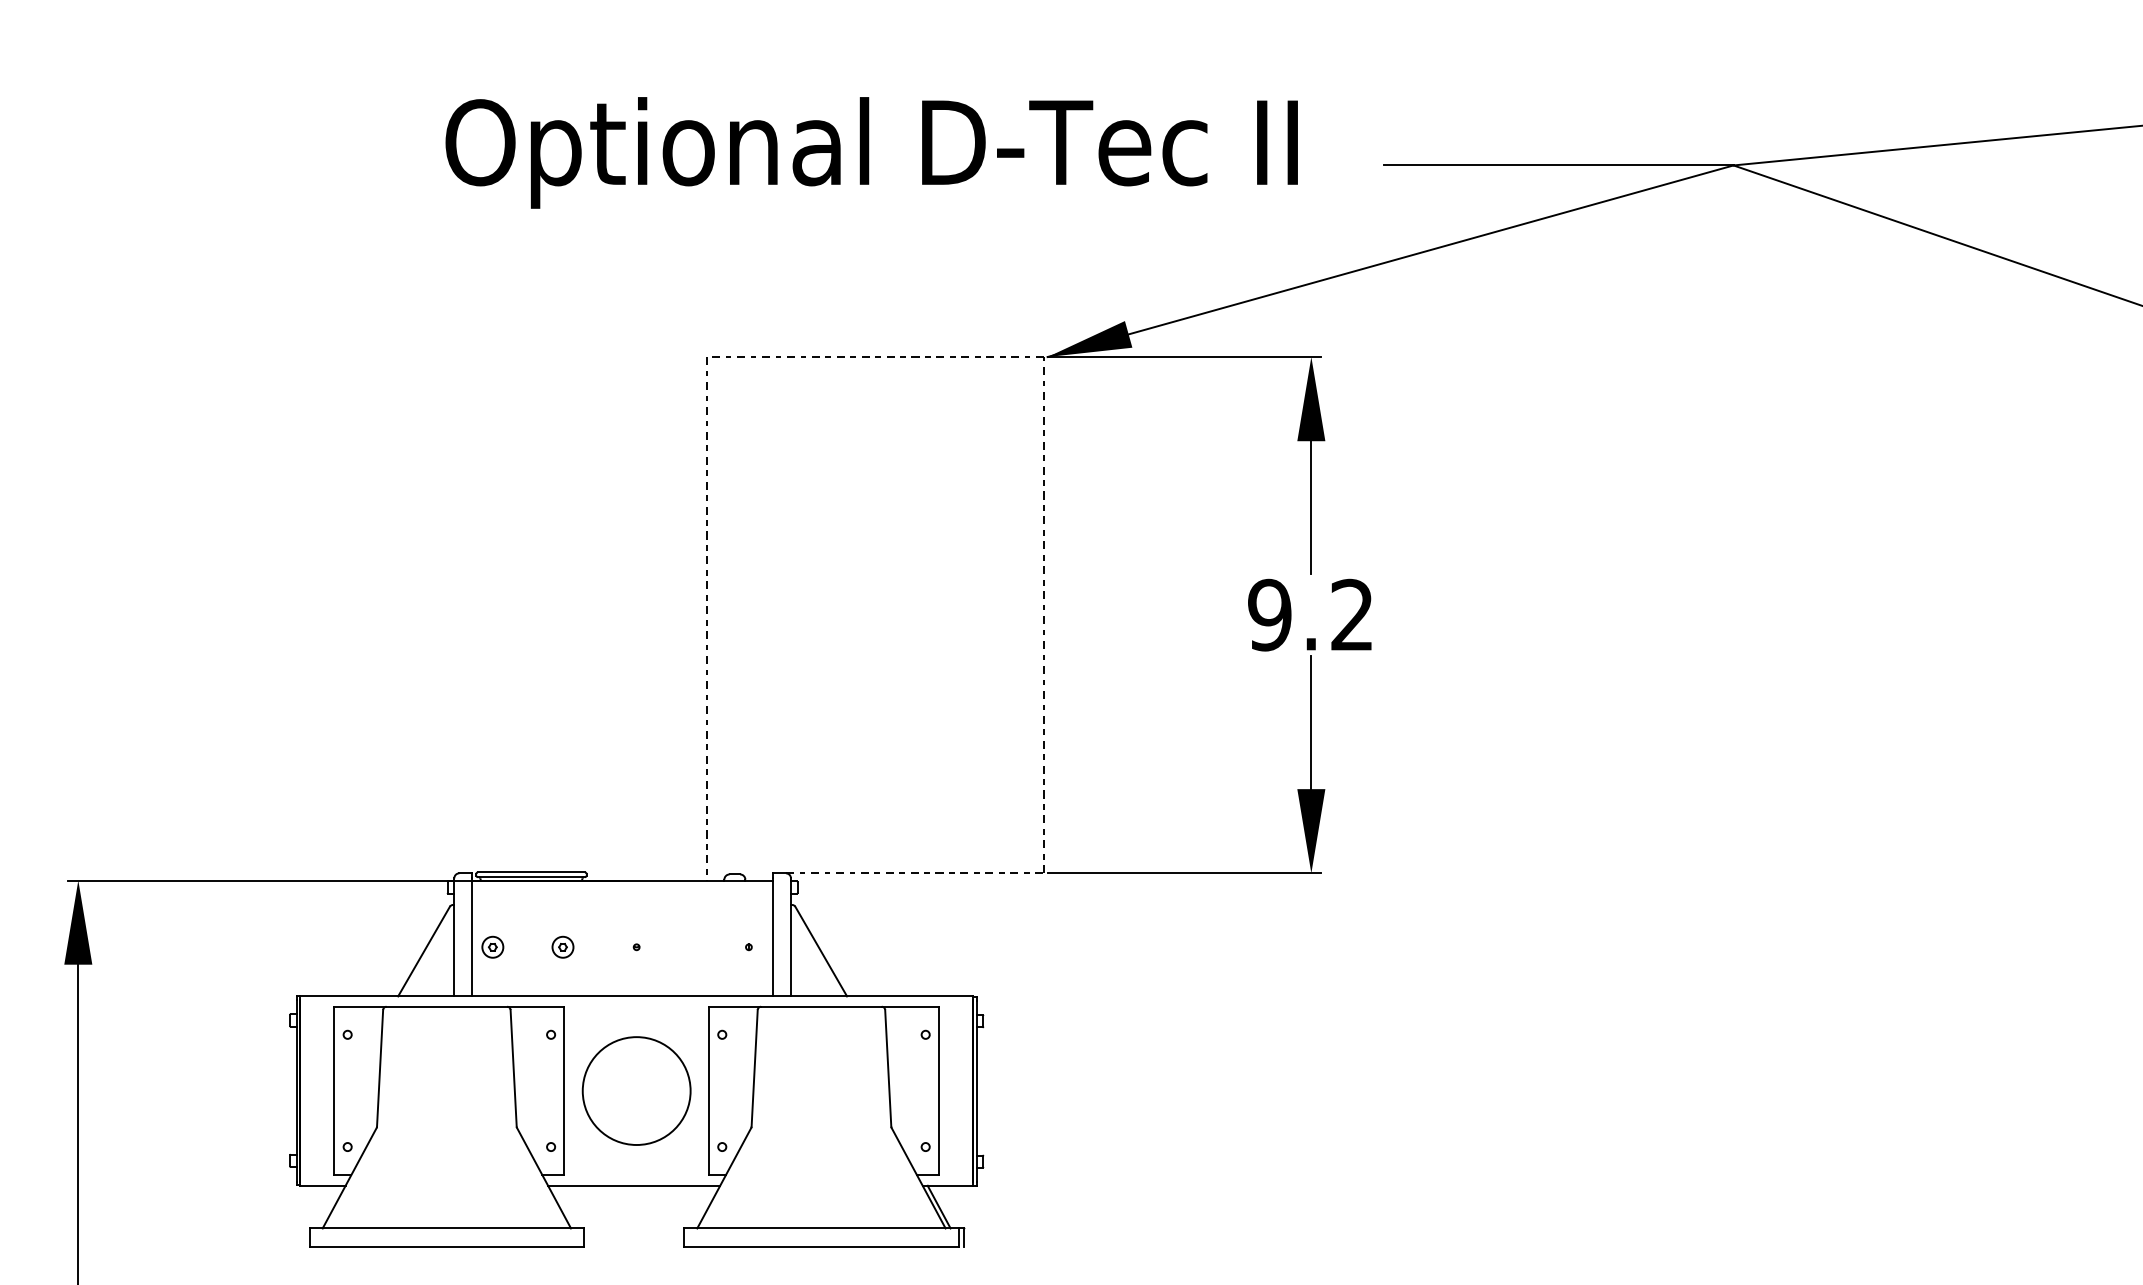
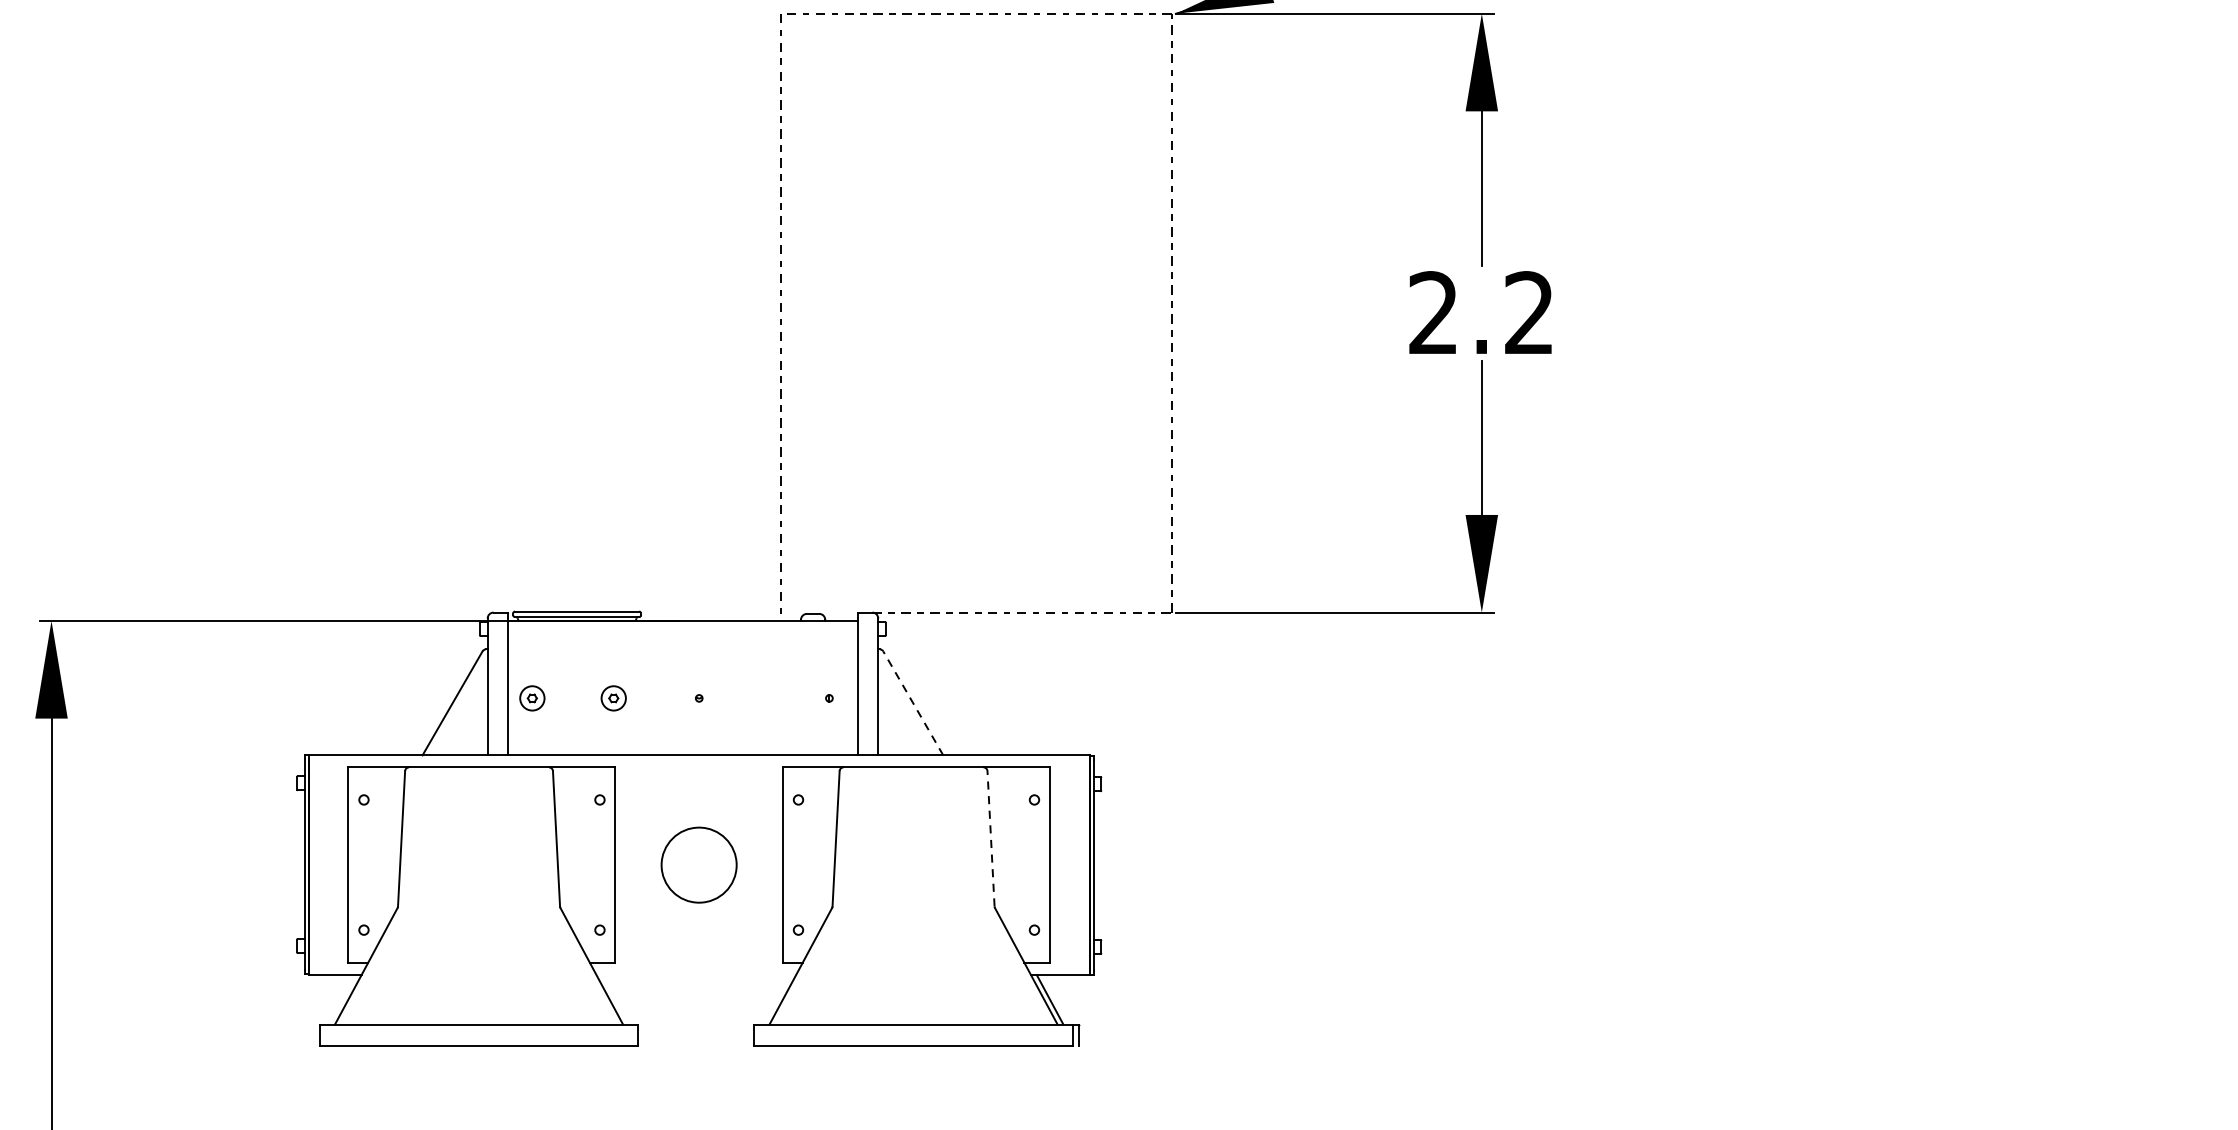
text: (1269, 614) -> (1433, 312), 9.2 -> 2.2
line: (821, 951) -> (913, 703), solid -> dashed
line: (888, 1067) -> (991, 837), solid -> dashed
circle: (636, 1090) -> (699, 864), size x0.6
line: (634, 1185) -> (696, 974), removed

